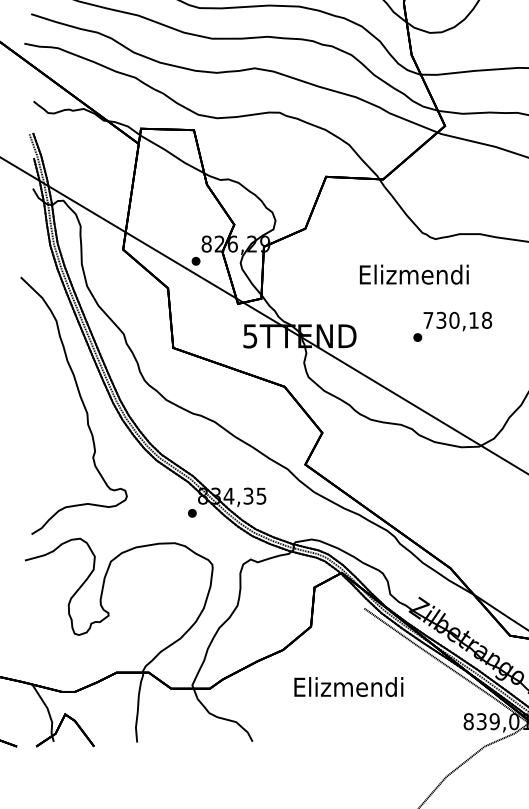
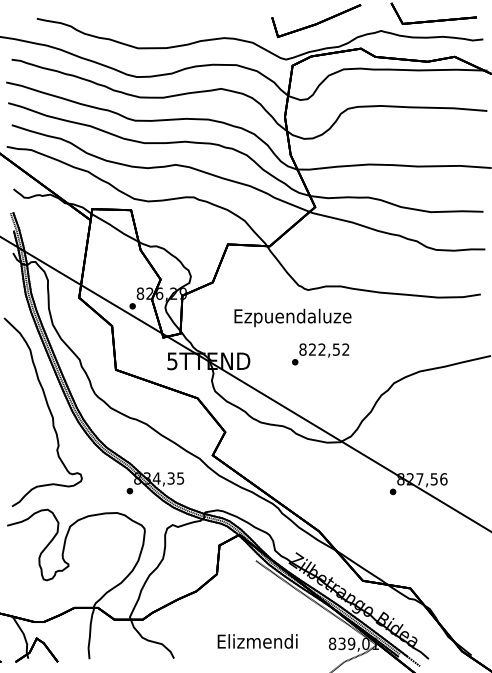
text: (414, 276) -> (292, 317), Elizmendi -> Ezpuendaluze
text: (457, 320) -> (324, 349), 730,18 -> 822,52
text: (348, 687) -> (257, 641), moved

